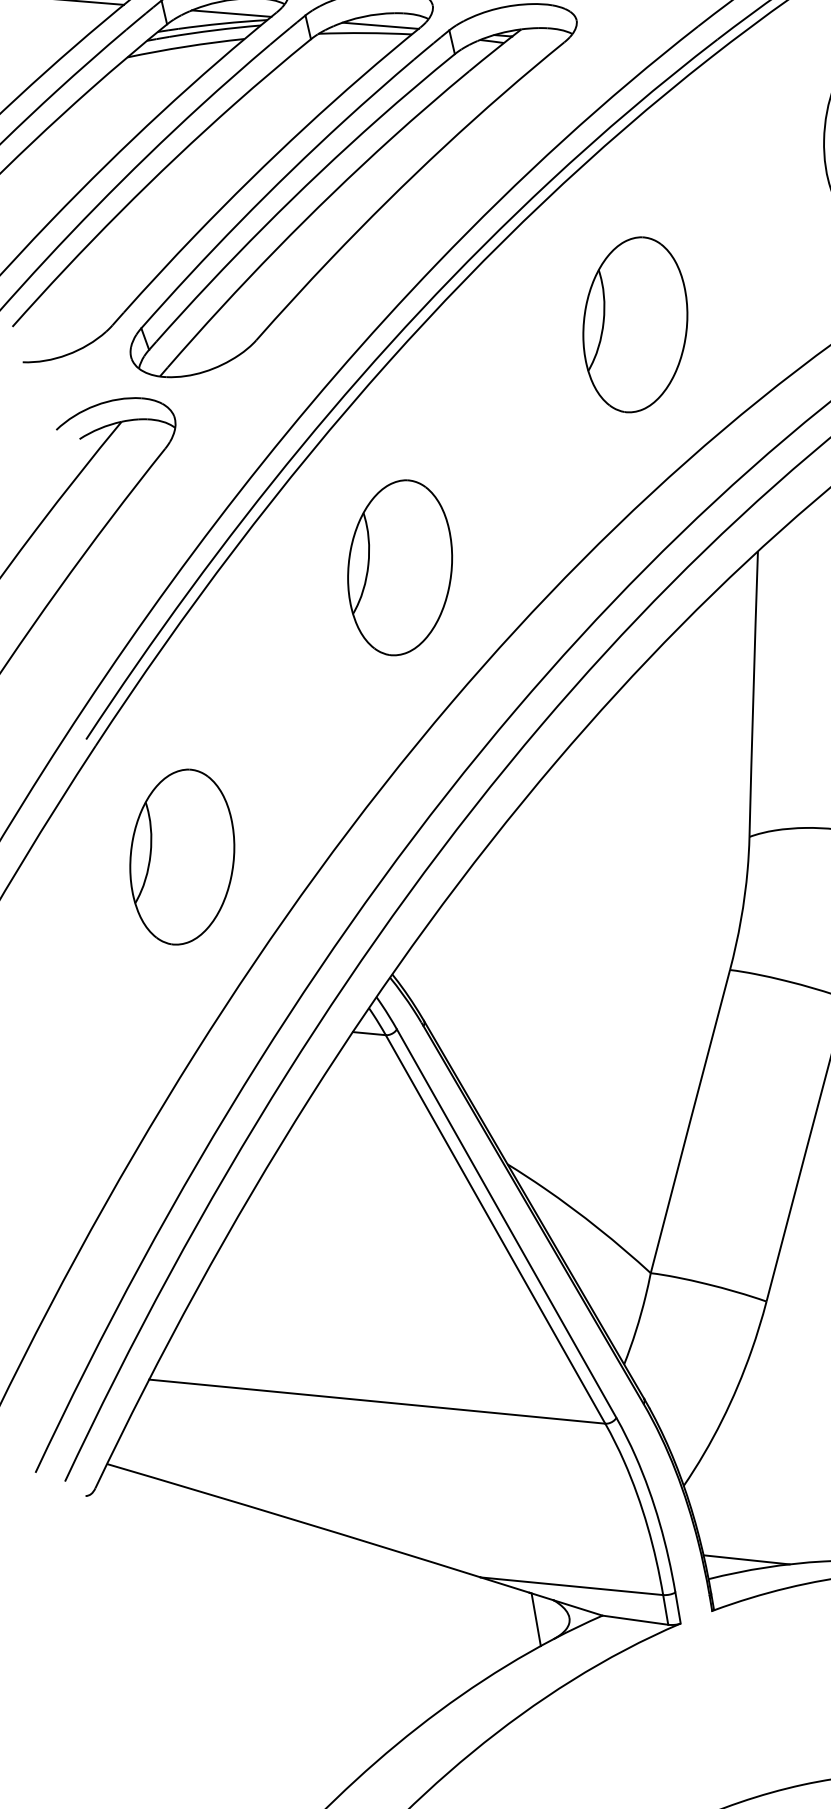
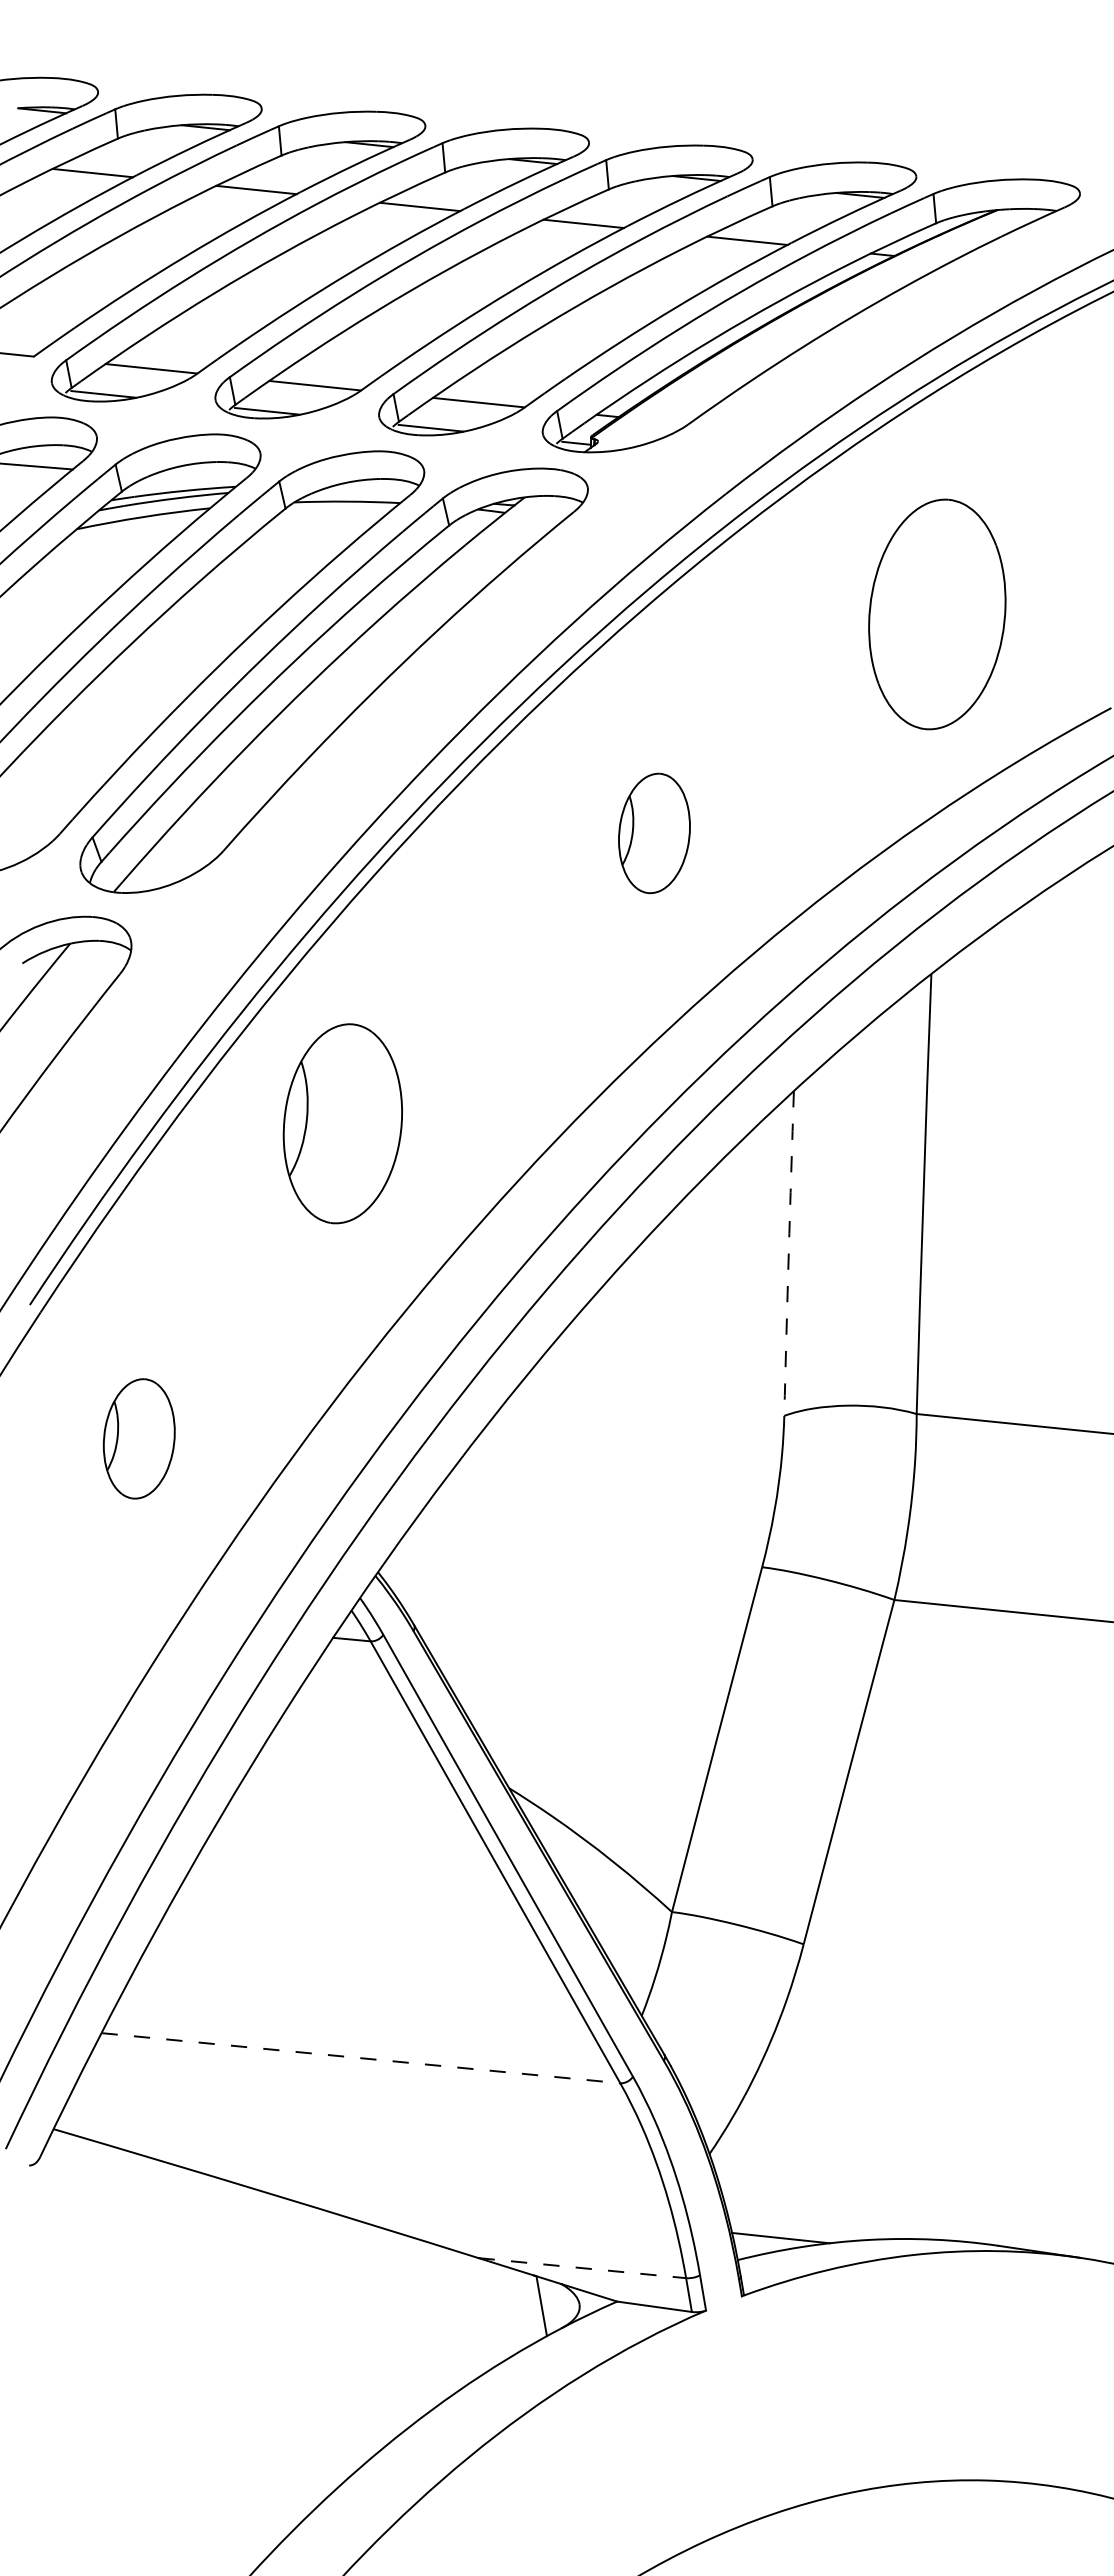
line: (231, 13) -> (195, 479), removed
line: (380, 25) -> (364, 492), removed
part: (635, 324) -> (654, 833), size x0.6
part: (399, 567) -> (342, 1123), moved
arc: (753, 694) -> (788, 1253), solid -> dashed
part: (182, 856) -> (139, 1438), size x0.6
line: (376, 1401) -> (360, 2058), solid -> dashed
line: (572, 1586) -> (582, 2268), solid -> dashed

